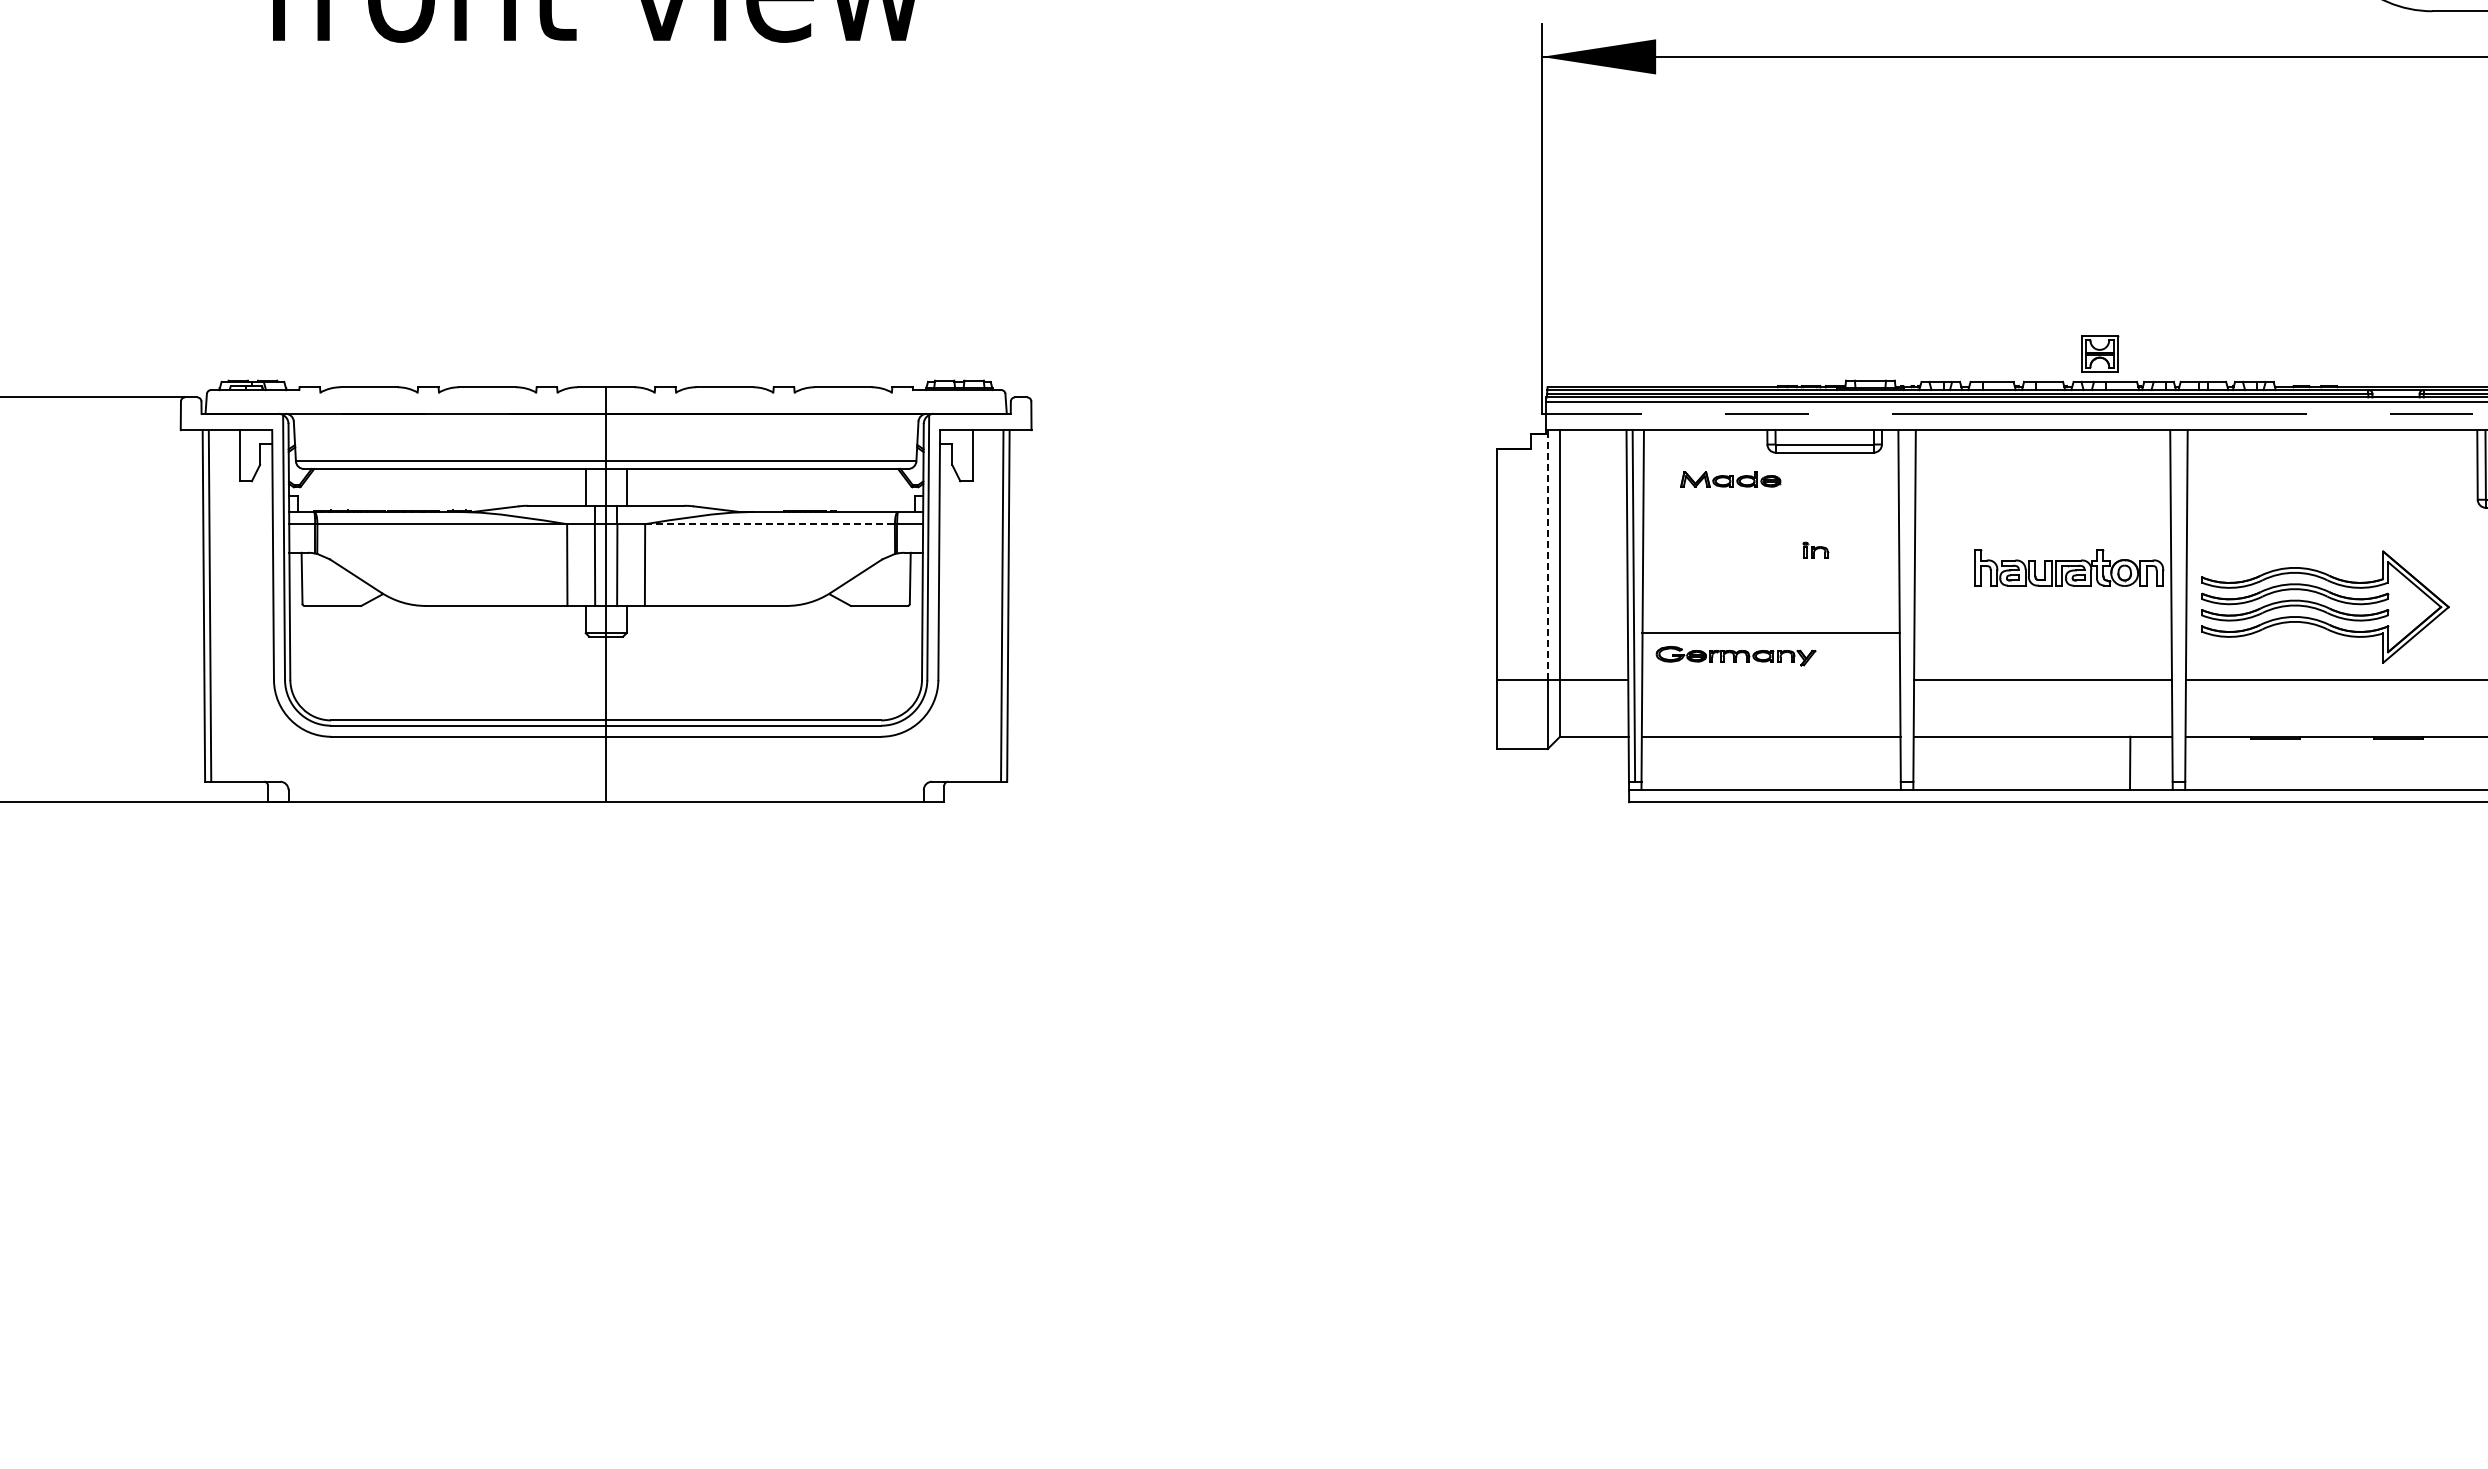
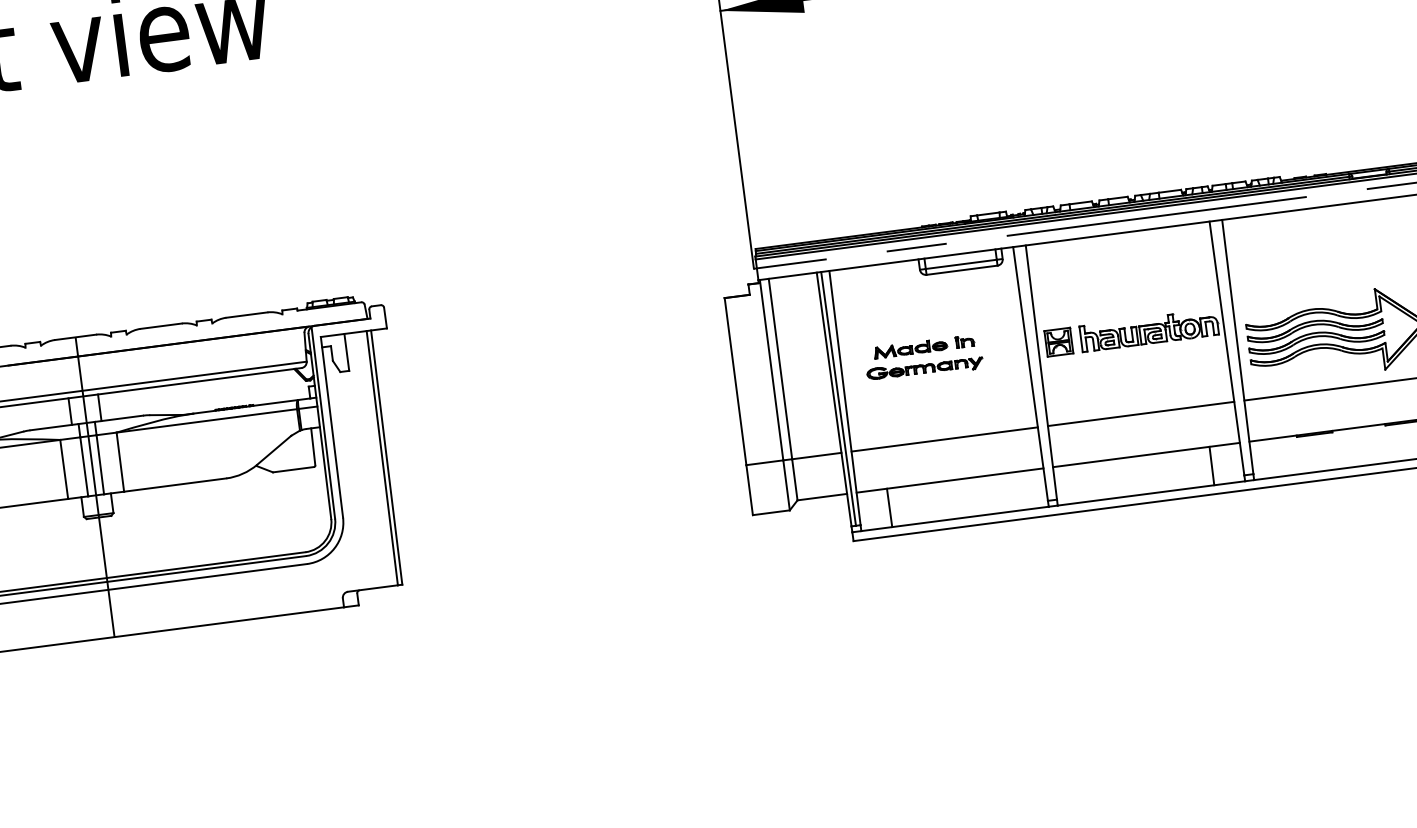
part: (2100, 353) -> (1059, 341), moved
part: (1730, 479) -> (910, 348), moved
line: (770, 524) -> (207, 421), dashed -> solid
line: (1547, 555) -> (771, 370), dashed -> solid
line: (1771, 632) -> (944, 439), moved
part: (1735, 655) -> (924, 368), moved
line: (1683, 762) -> (889, 507), added

